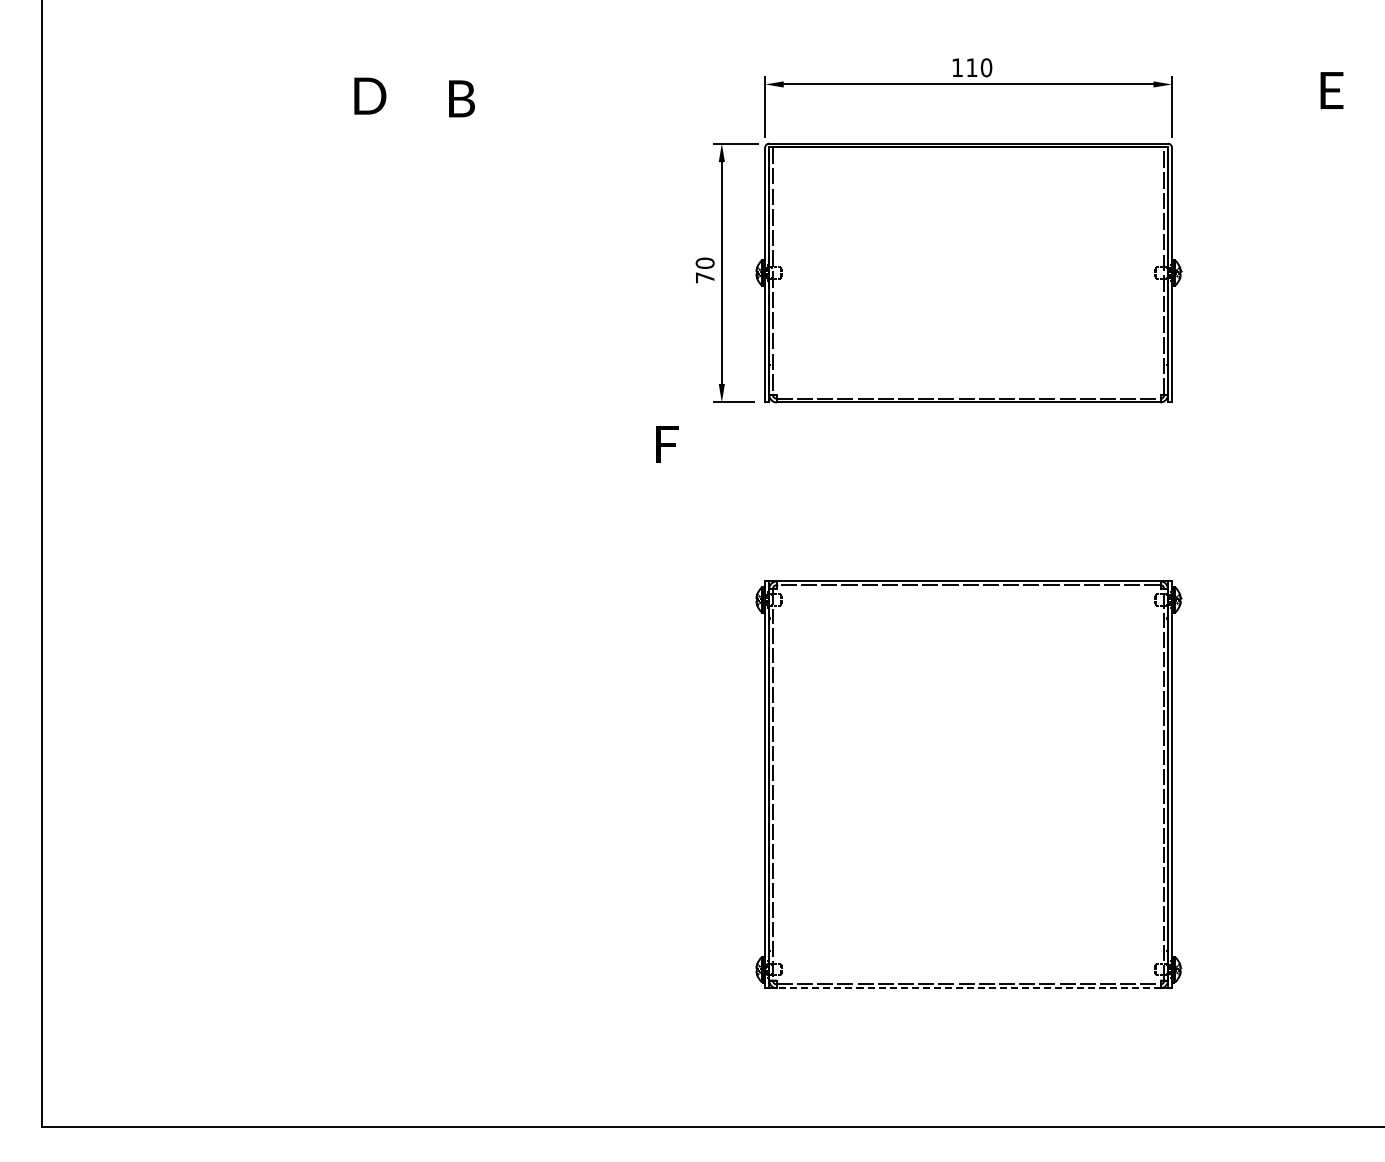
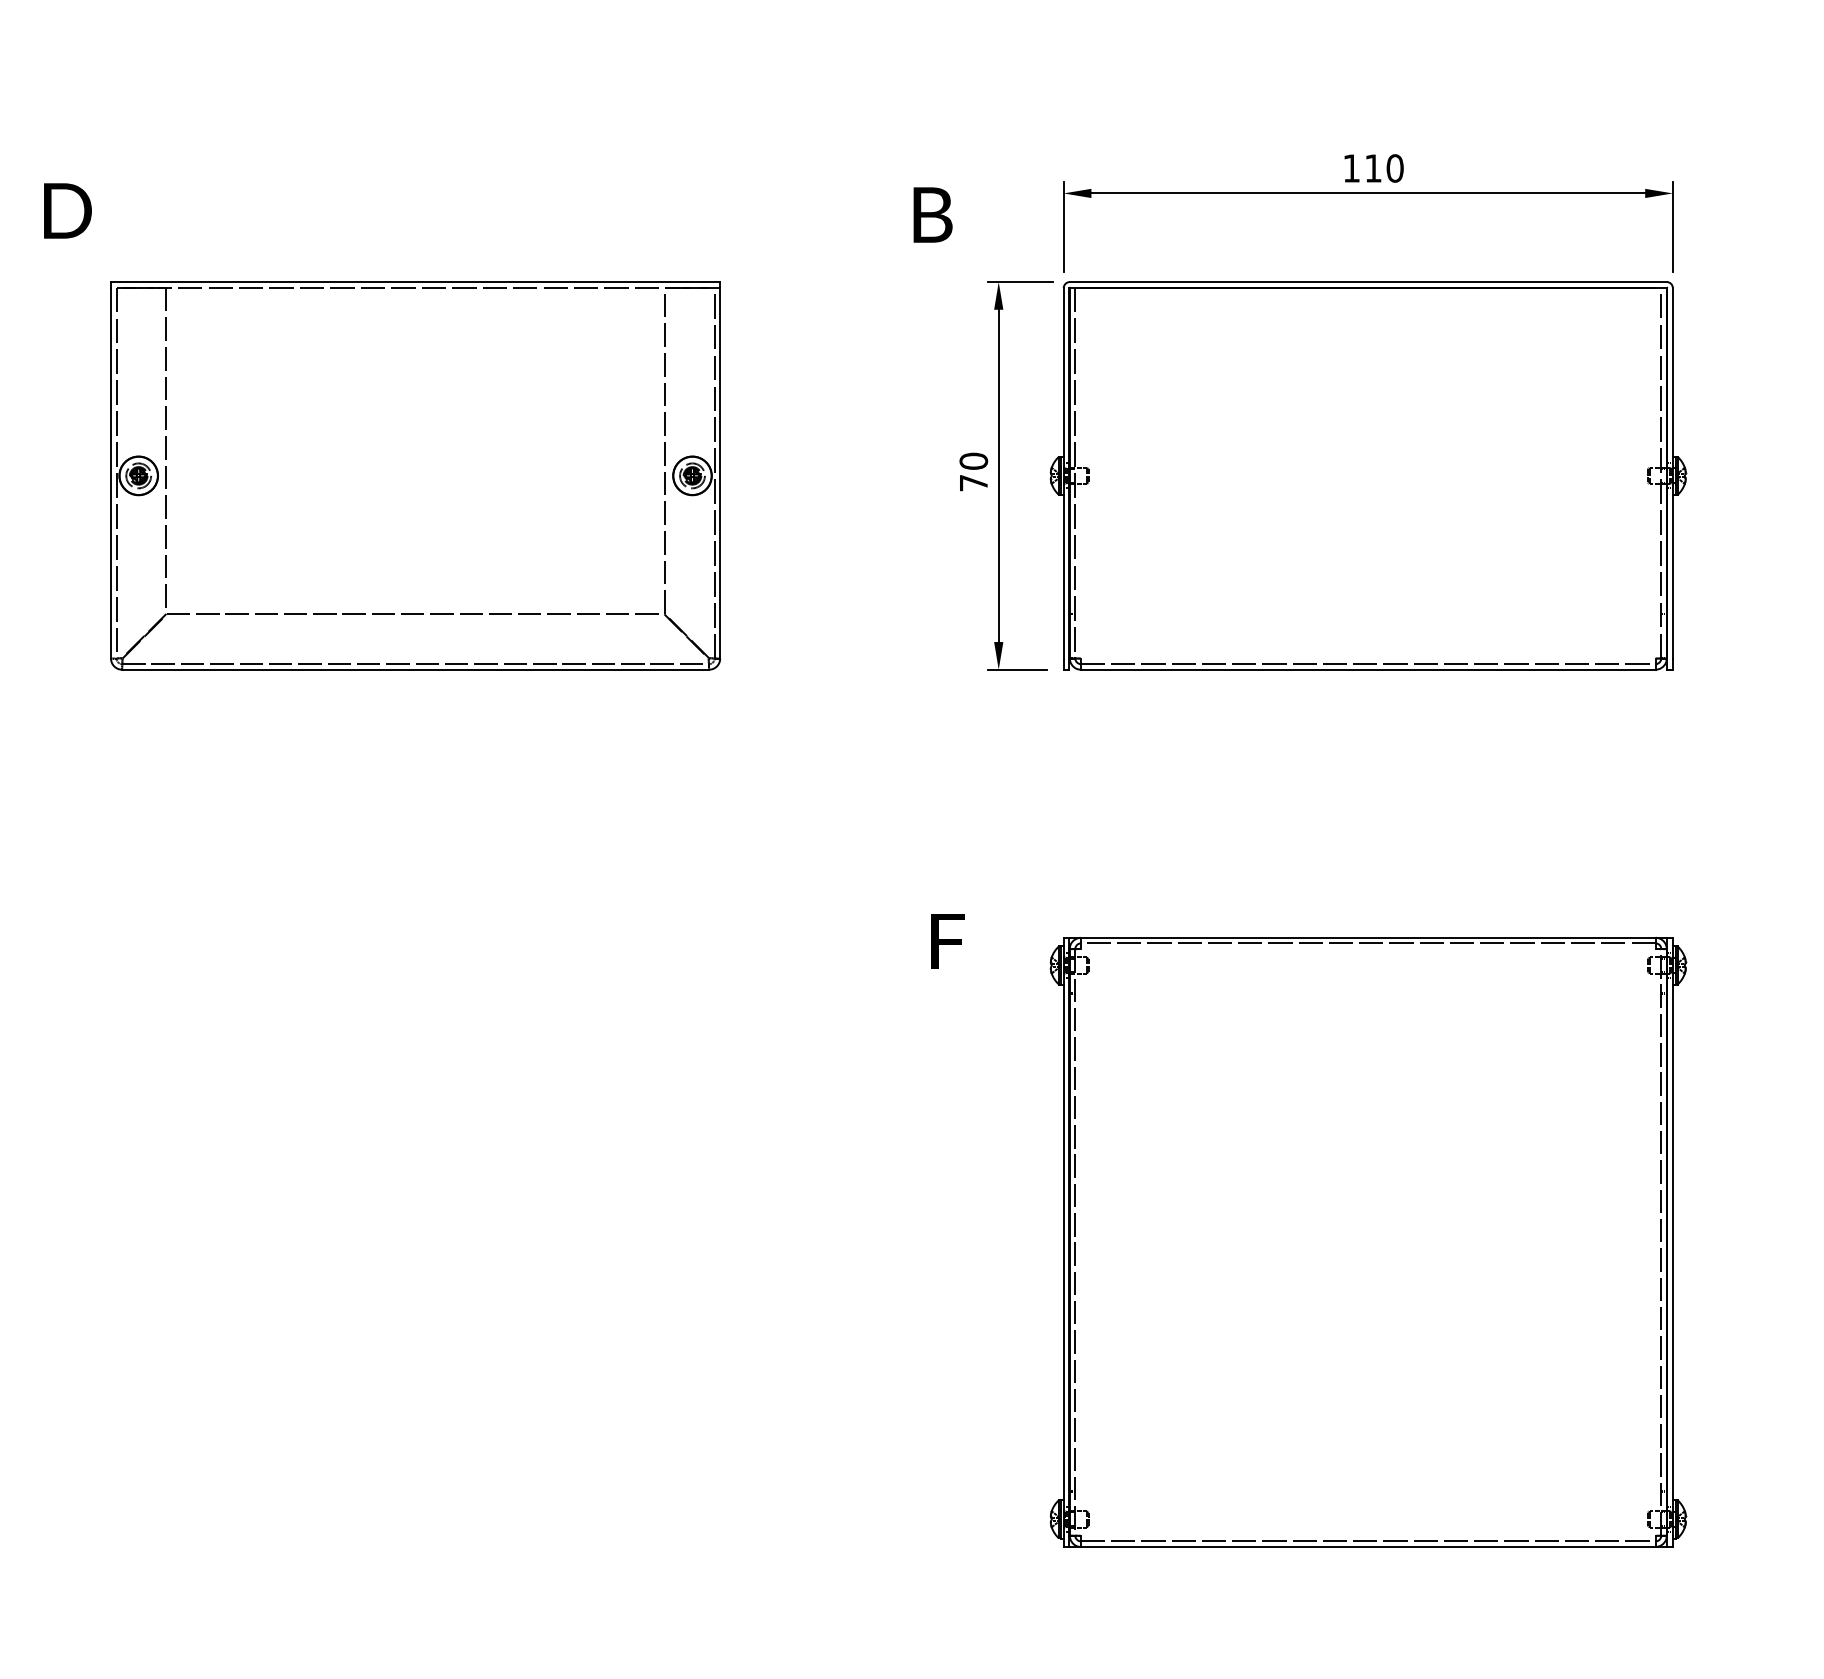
text: (370, 95) -> (68, 209), moved
text: (461, 98) -> (932, 214), moved
part: (332, 273) -> (415, 476), added
text: (667, 444) -> (948, 940), moved
line: (968, 988) -> (1368, 1547), dashed -> solid

